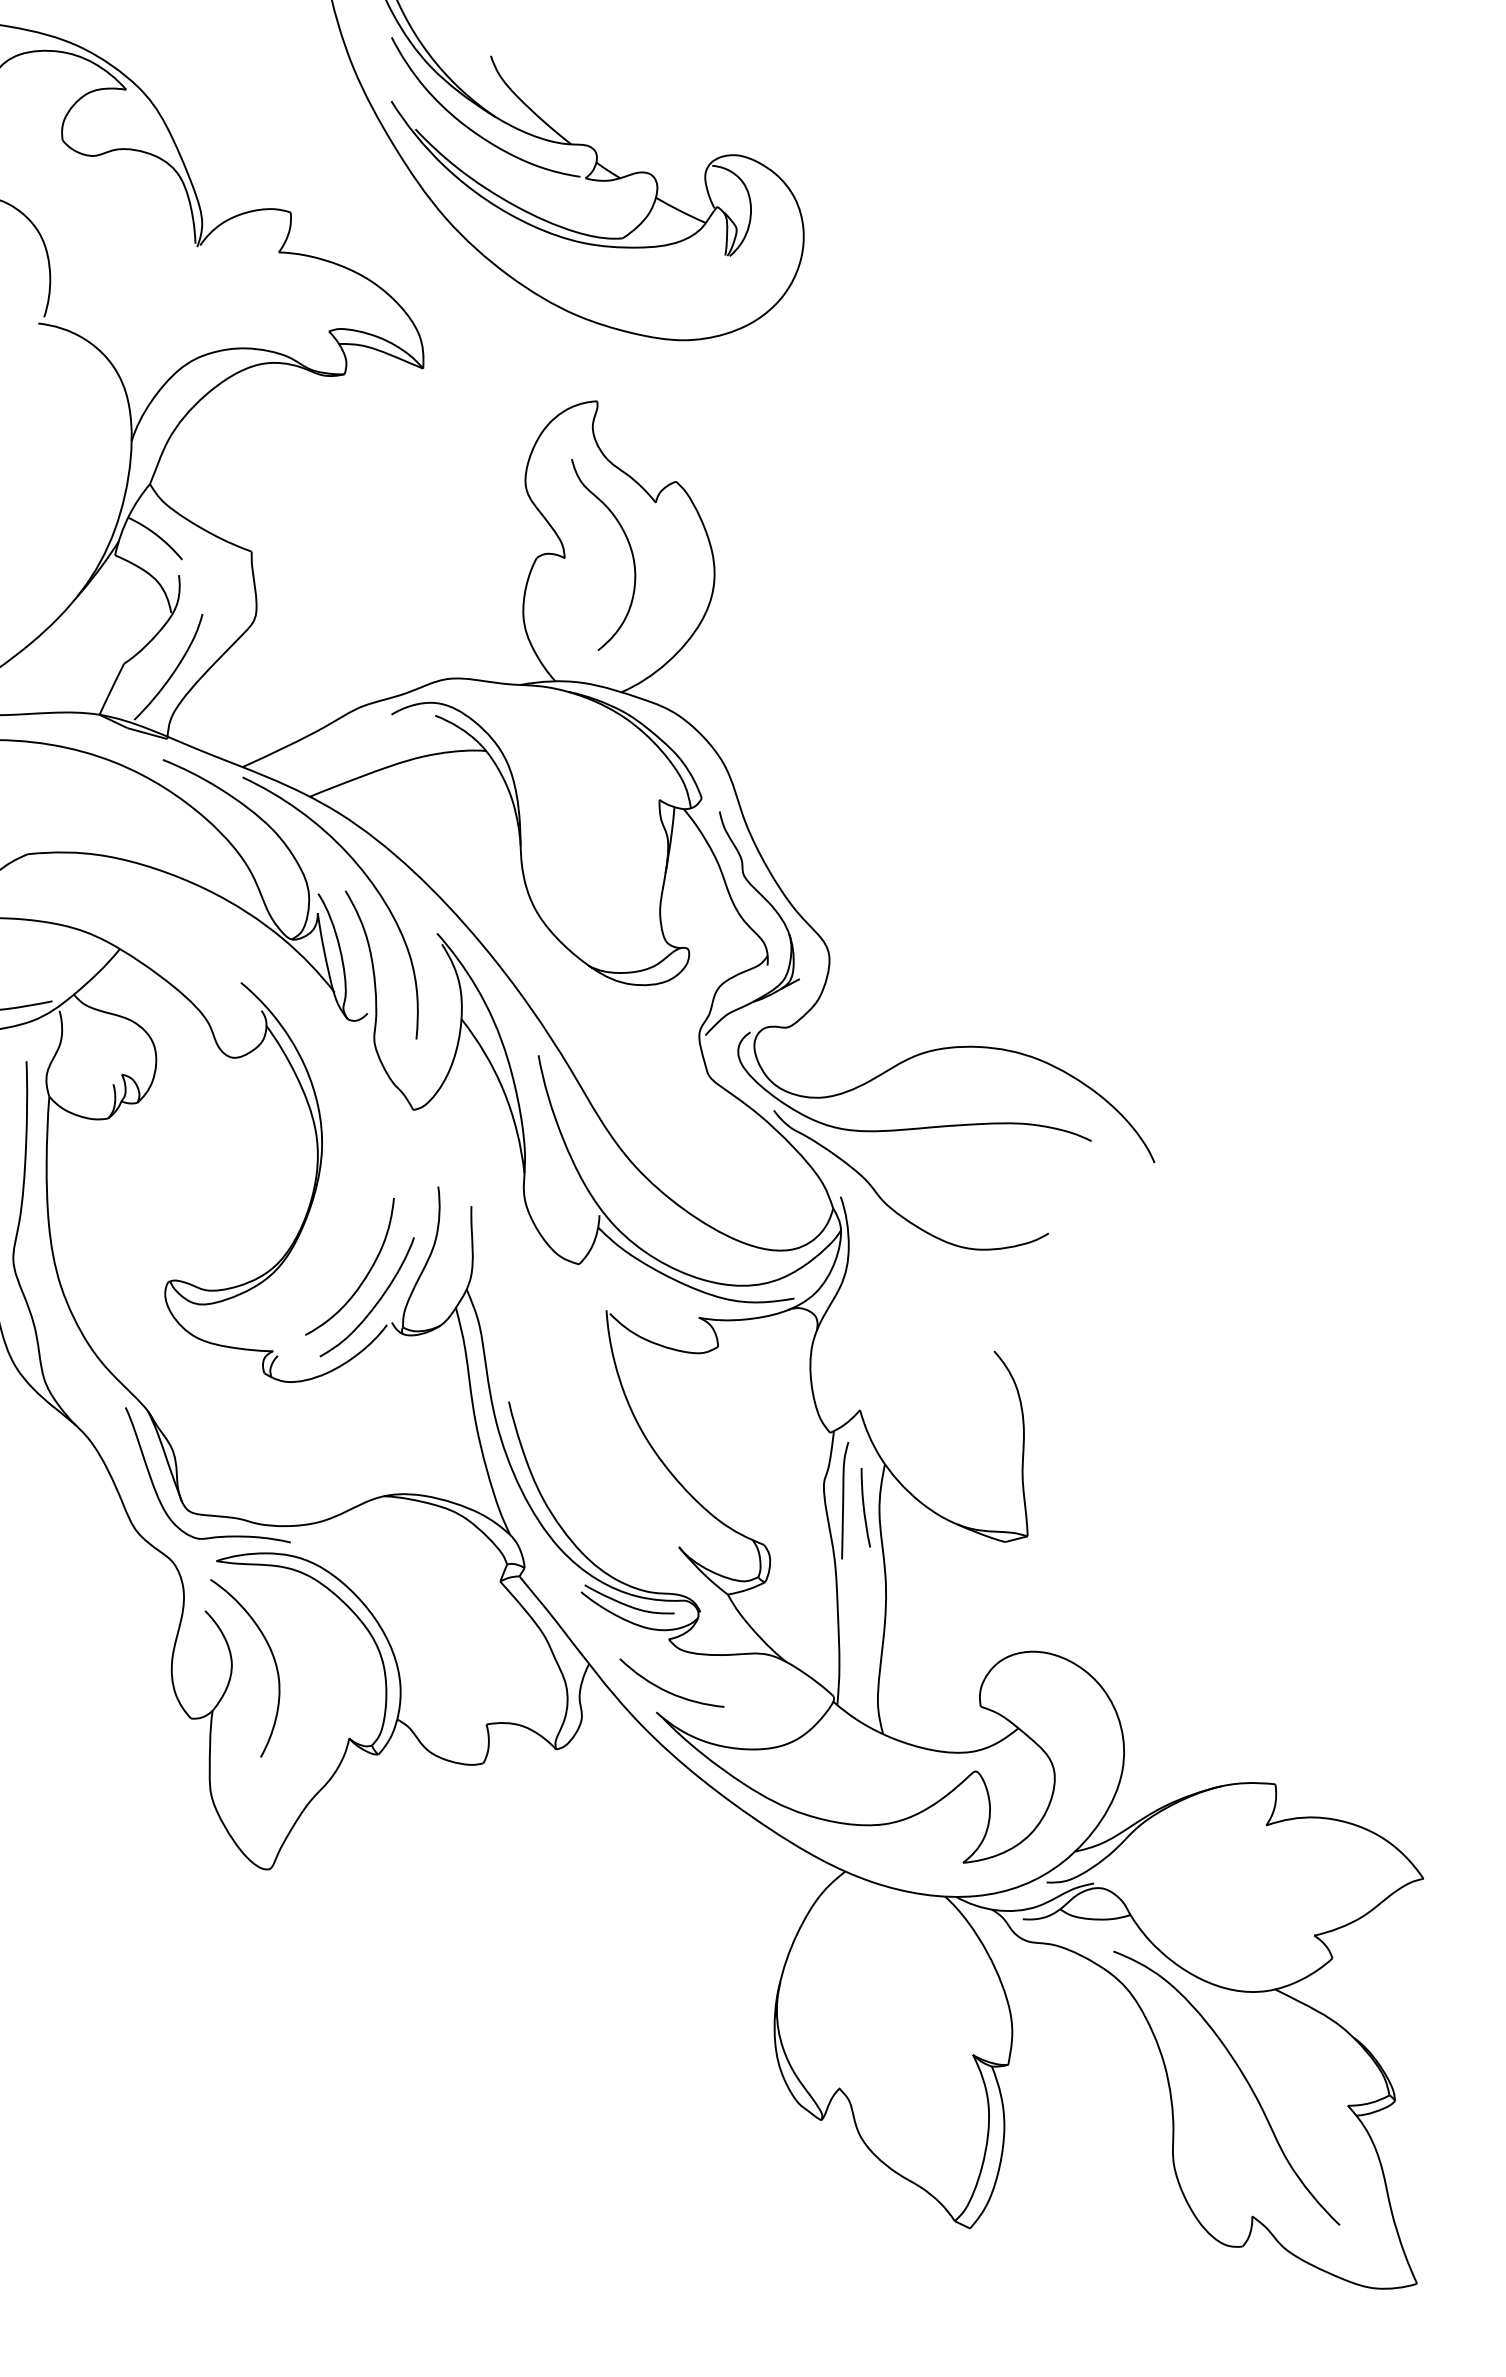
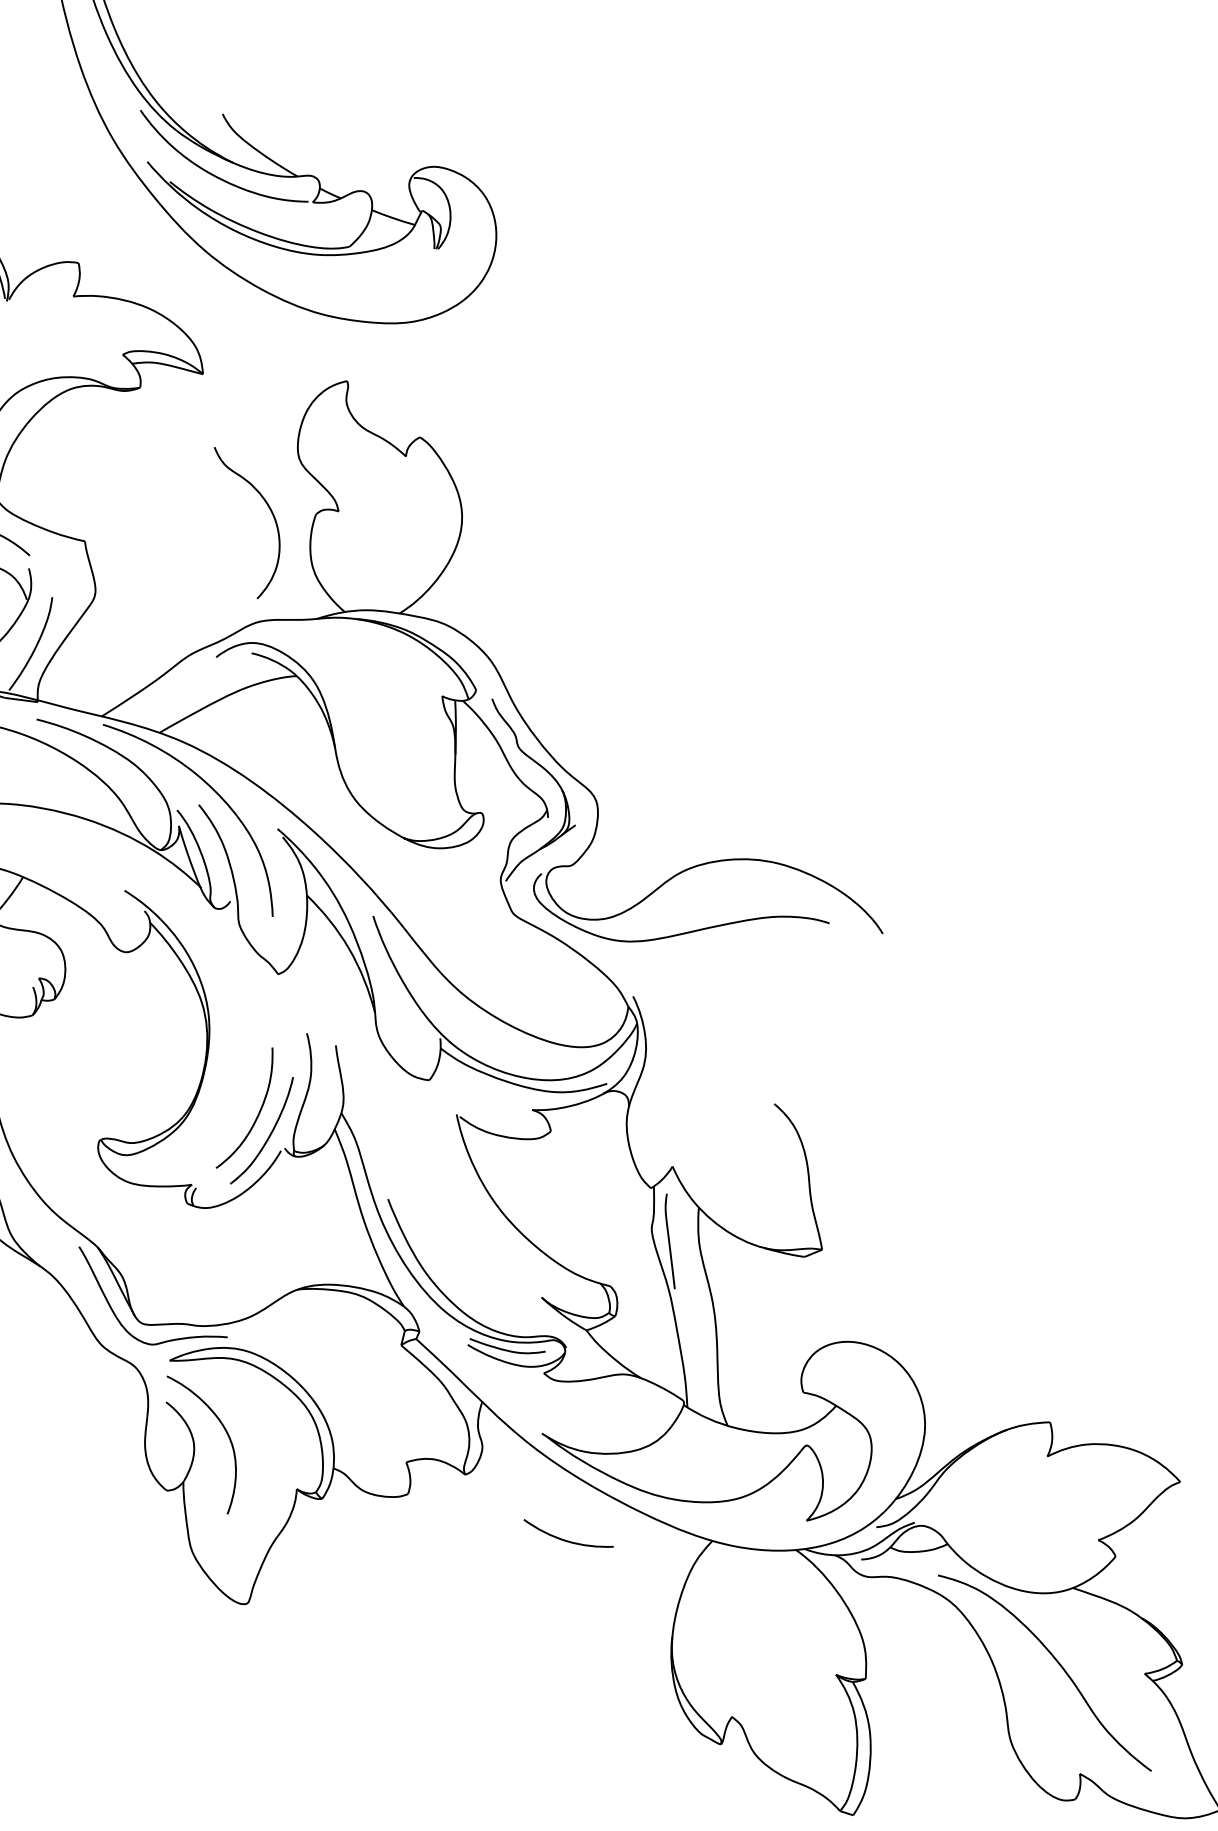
curve: (627, 542) -> (268, 508), moved
curve: (888, 1204) -> (672, 997), removed
curve: (864, 1507) -> (687, 1244), removed
curve: (667, 1690) -> (565, 1539), moved

